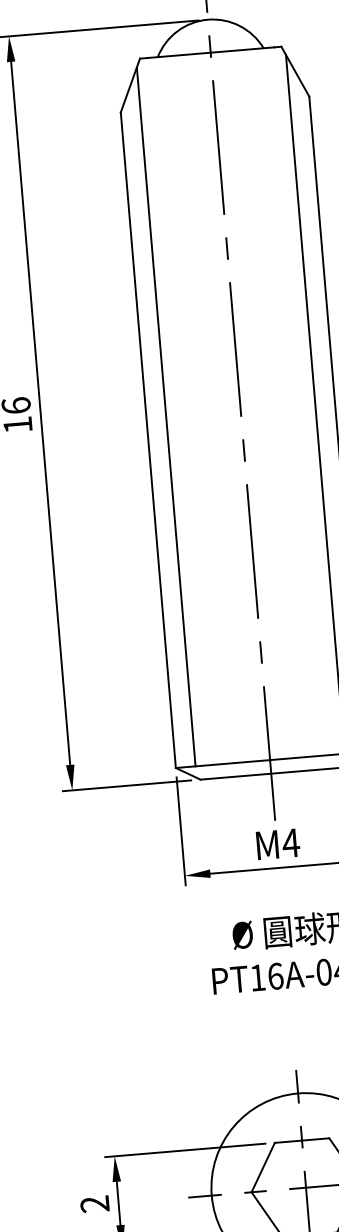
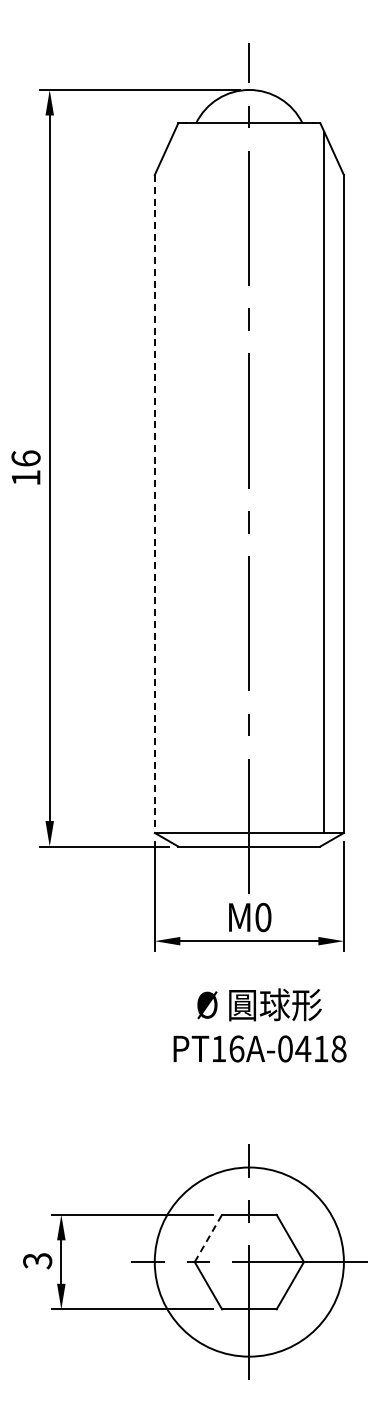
line: (166, 416) -> (174, 481), removed
line: (148, 440) -> (154, 504), solid -> dashed
text: (291, 843) -> (263, 917), 4 -> 0
line: (263, 1167) -> (208, 1238), solid -> dashed
text: (94, 1204) -> (37, 1261), 2 -> 3

